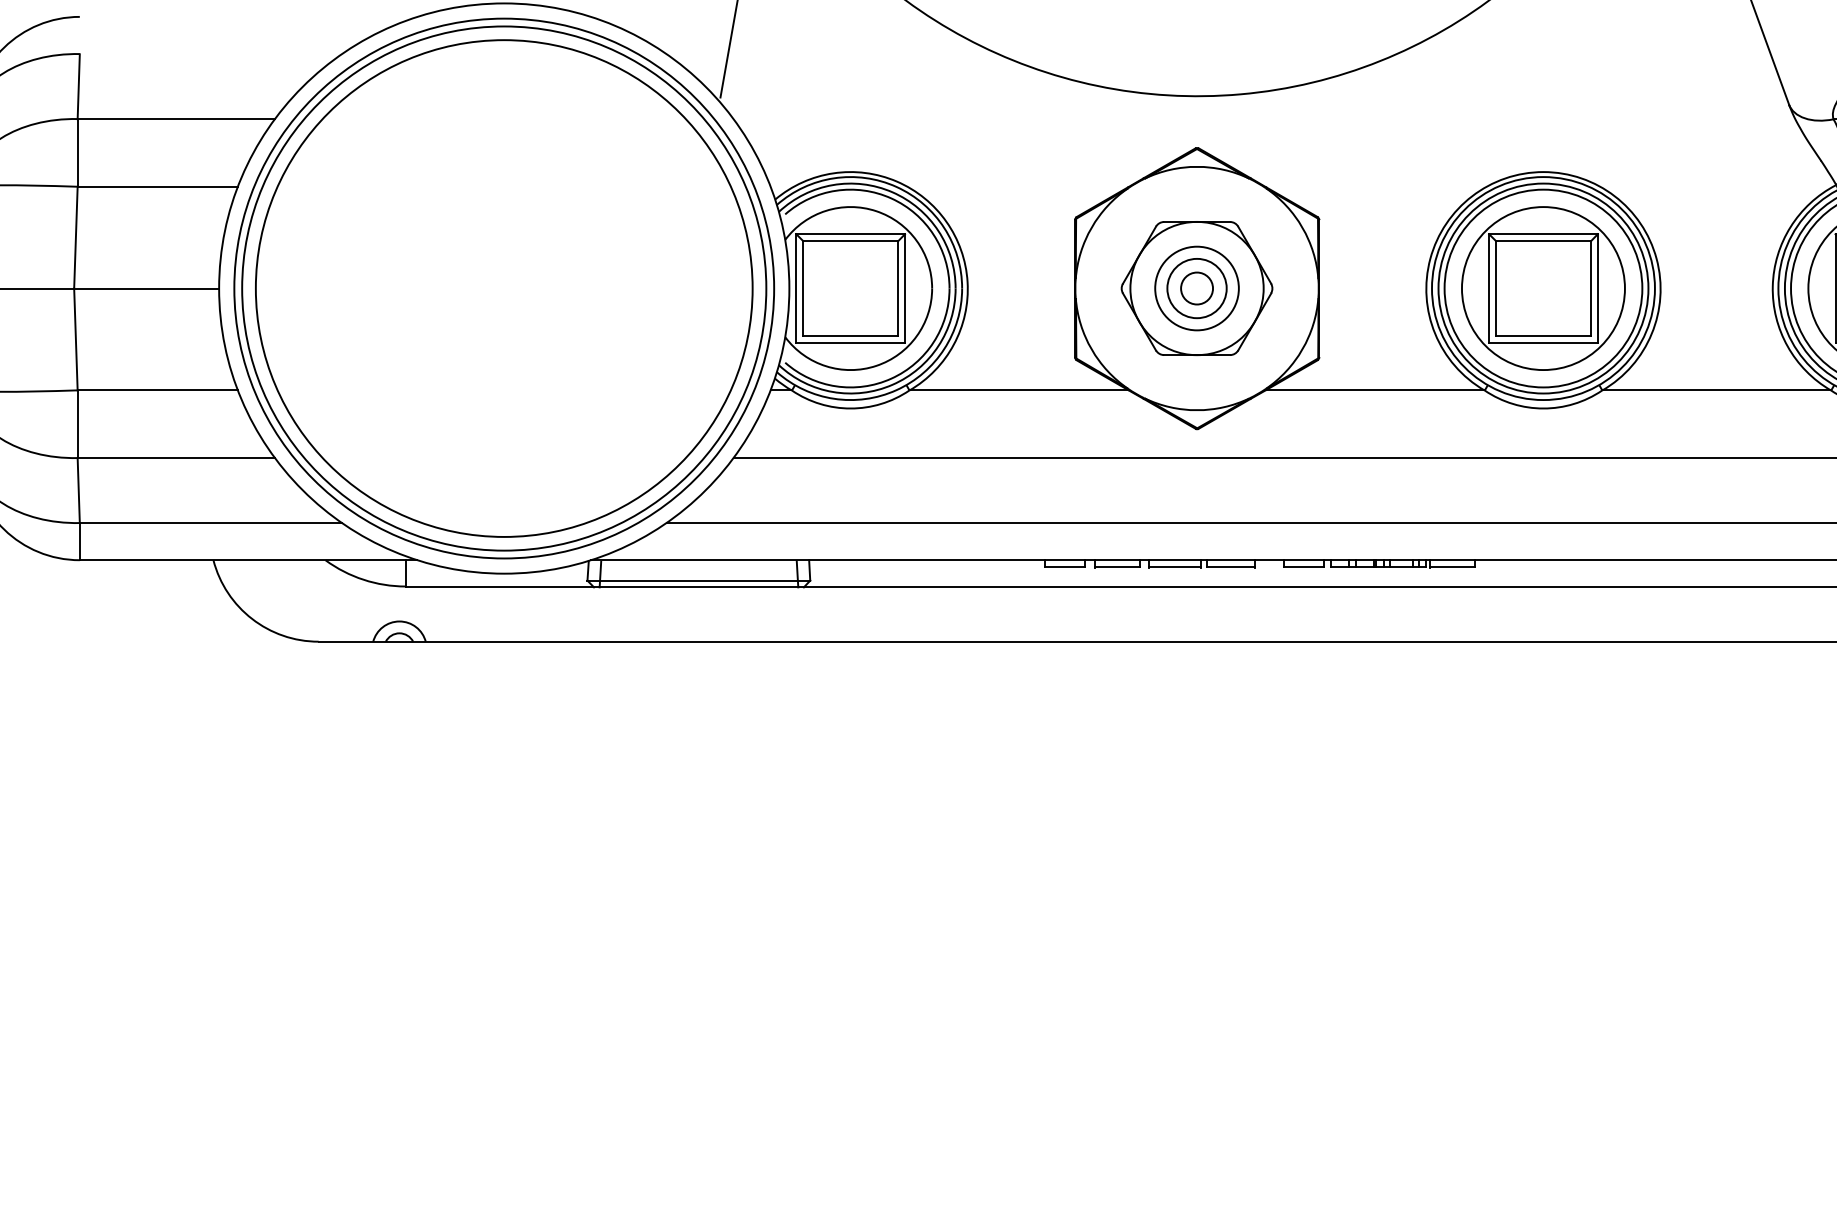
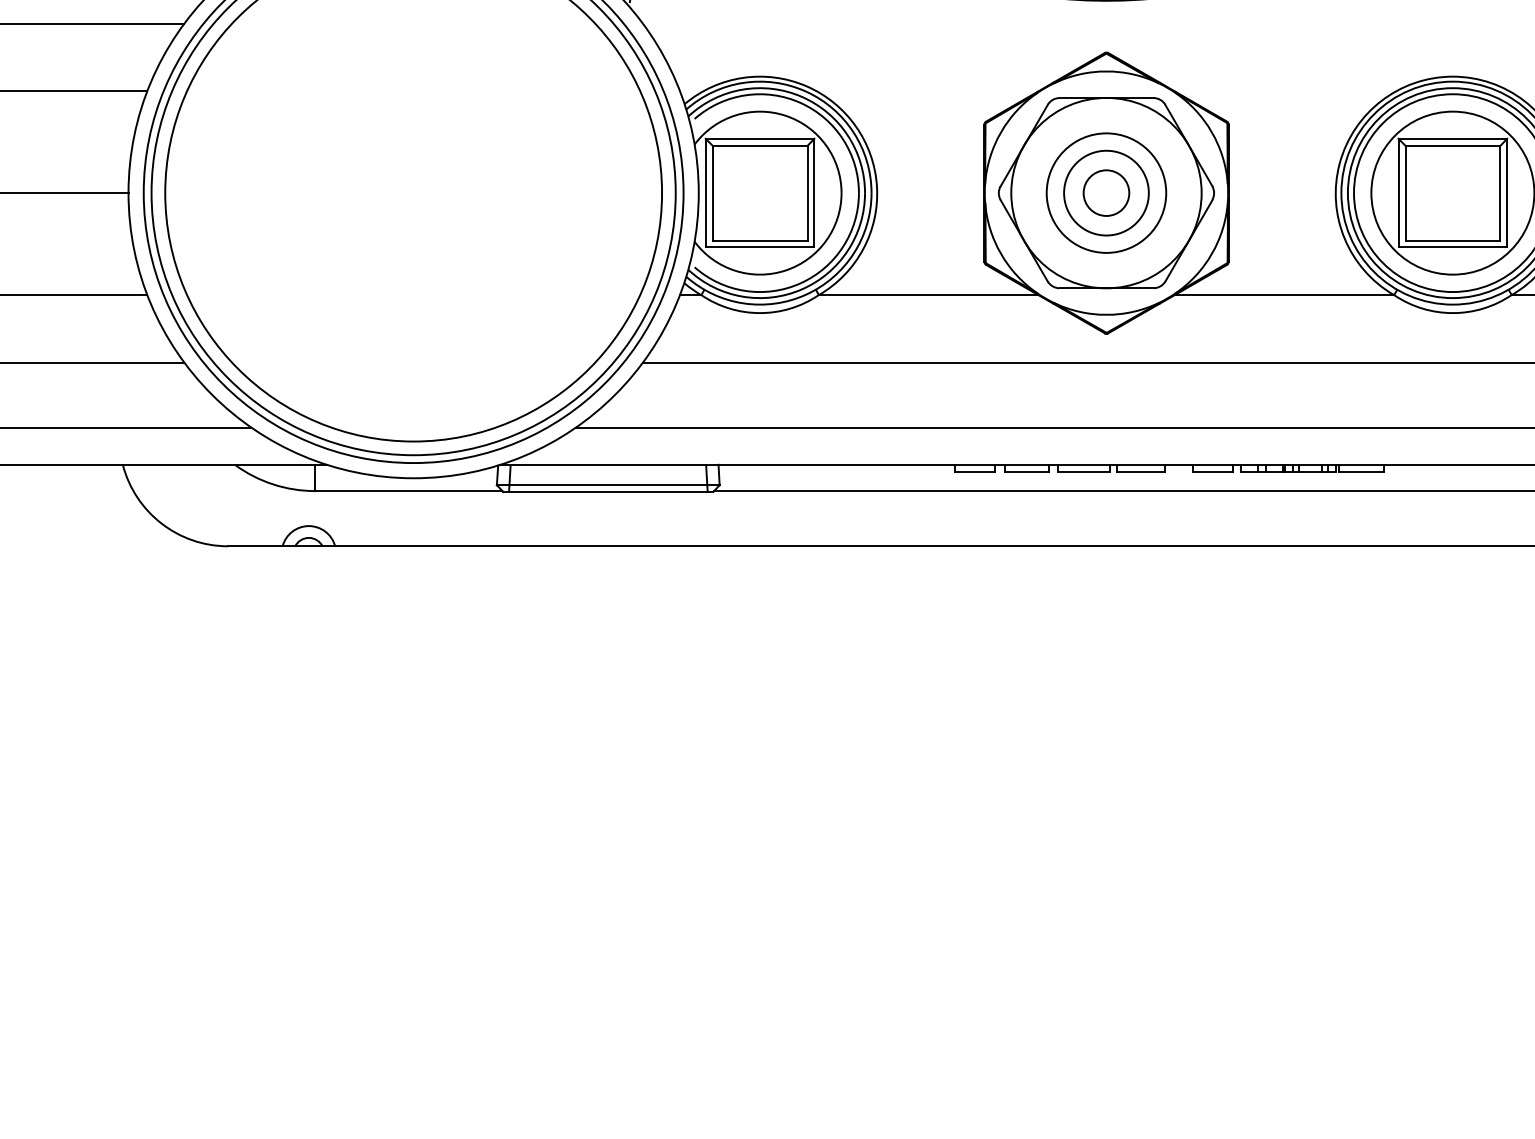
part: (1196, 288) -> (1105, 193), size x1.43

